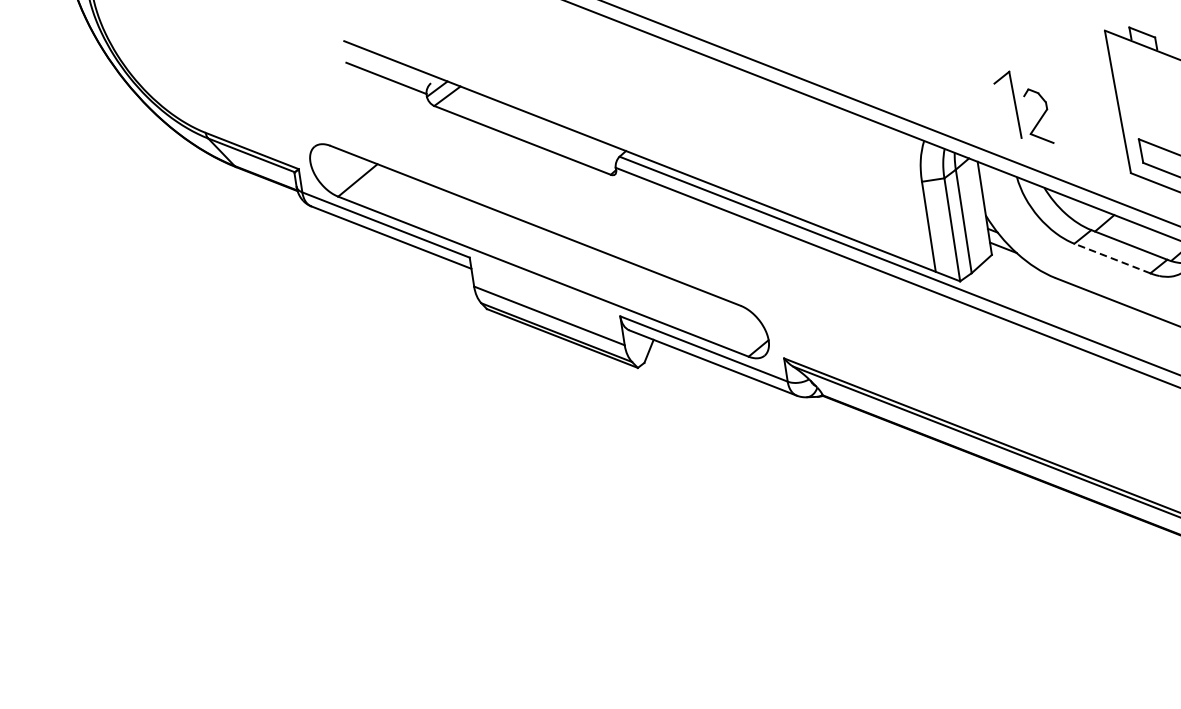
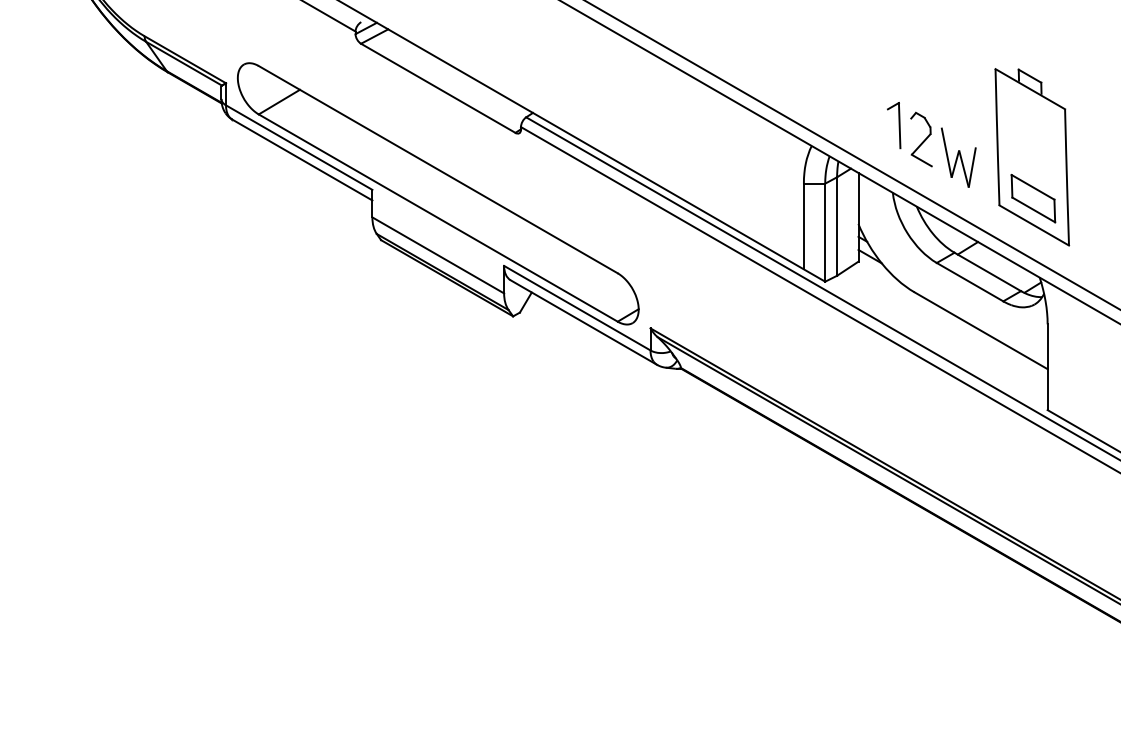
part: (1007, 106) -> (894, 125), size x0.71
part: (1080, 129) -> (958, 157), added
line: (1111, 257) -> (969, 281), dashed -> solid

